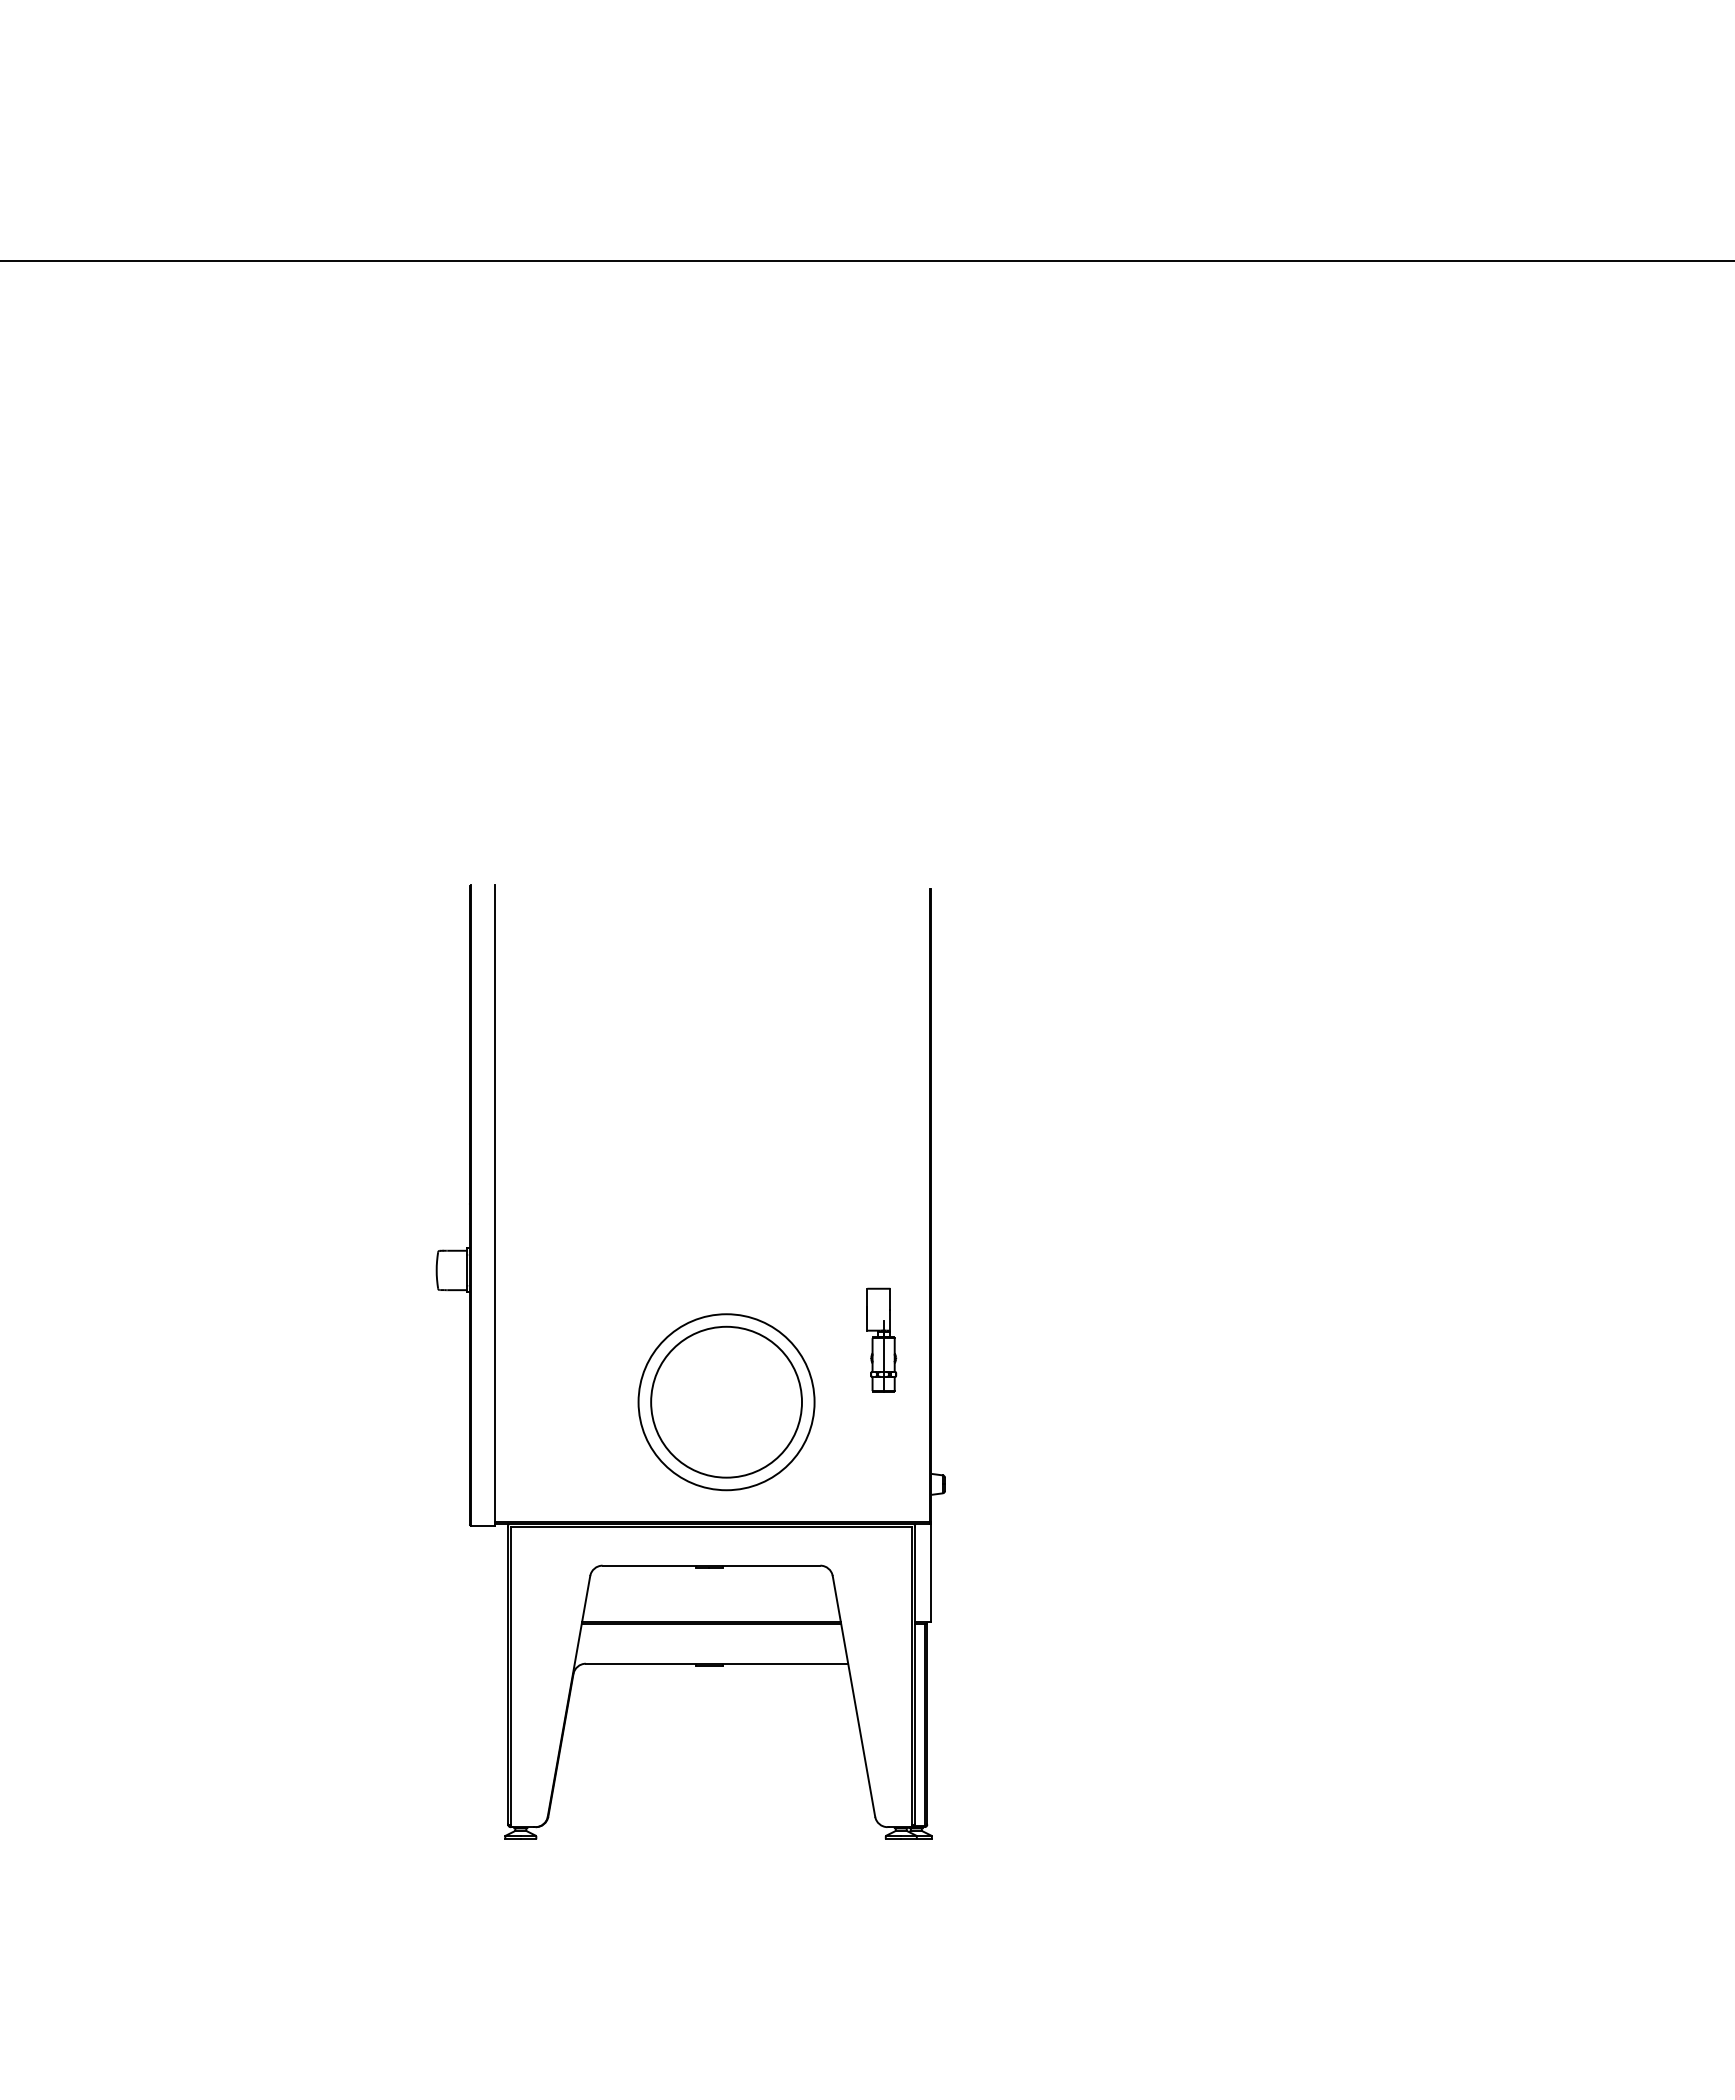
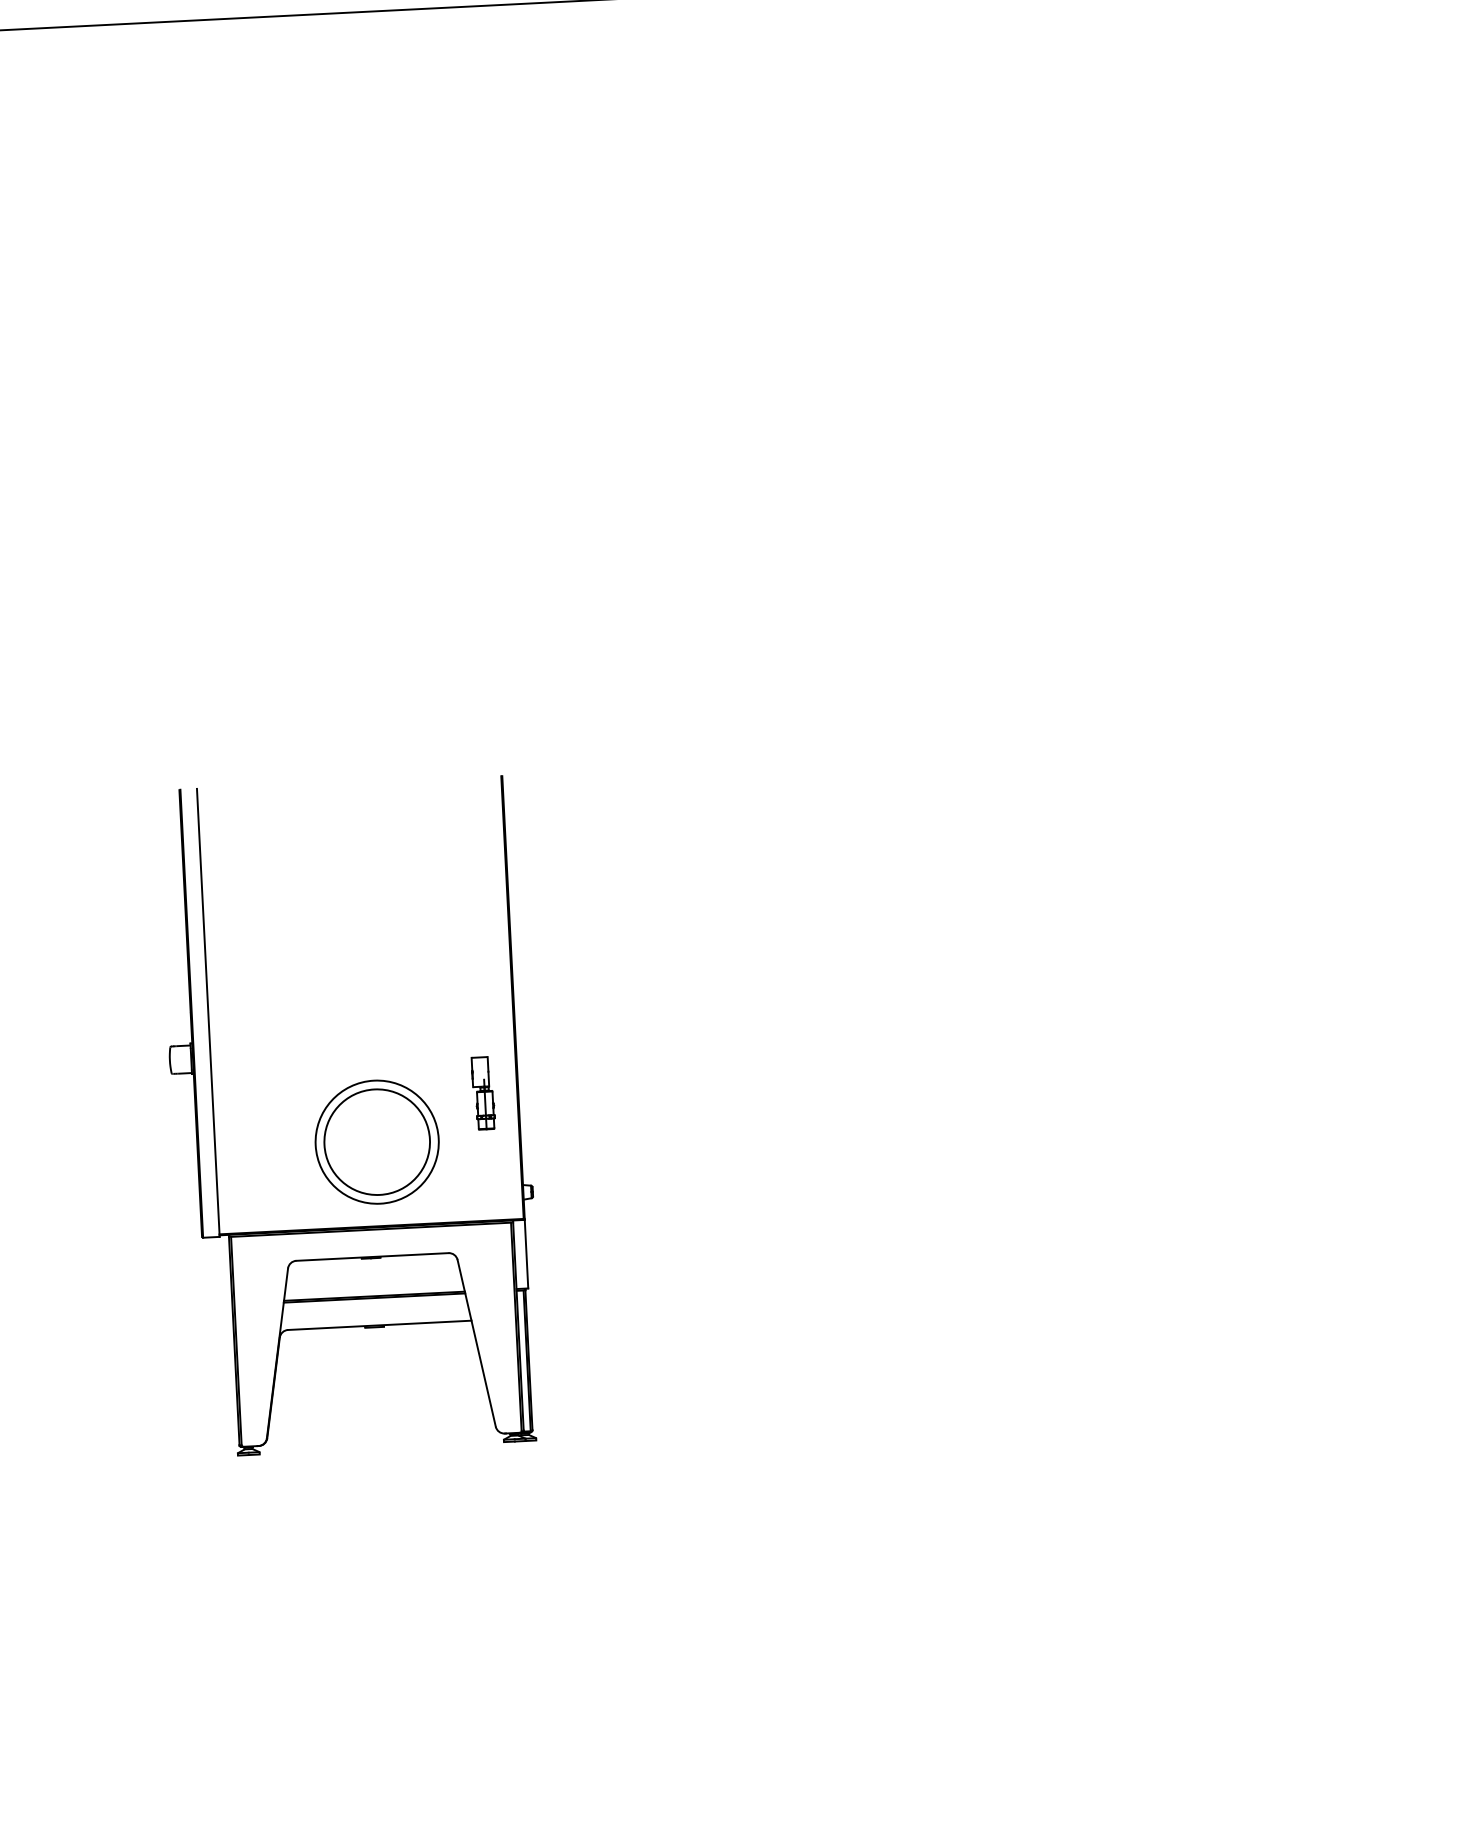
part: (690, 1361) -> (350, 1114), size x0.7

